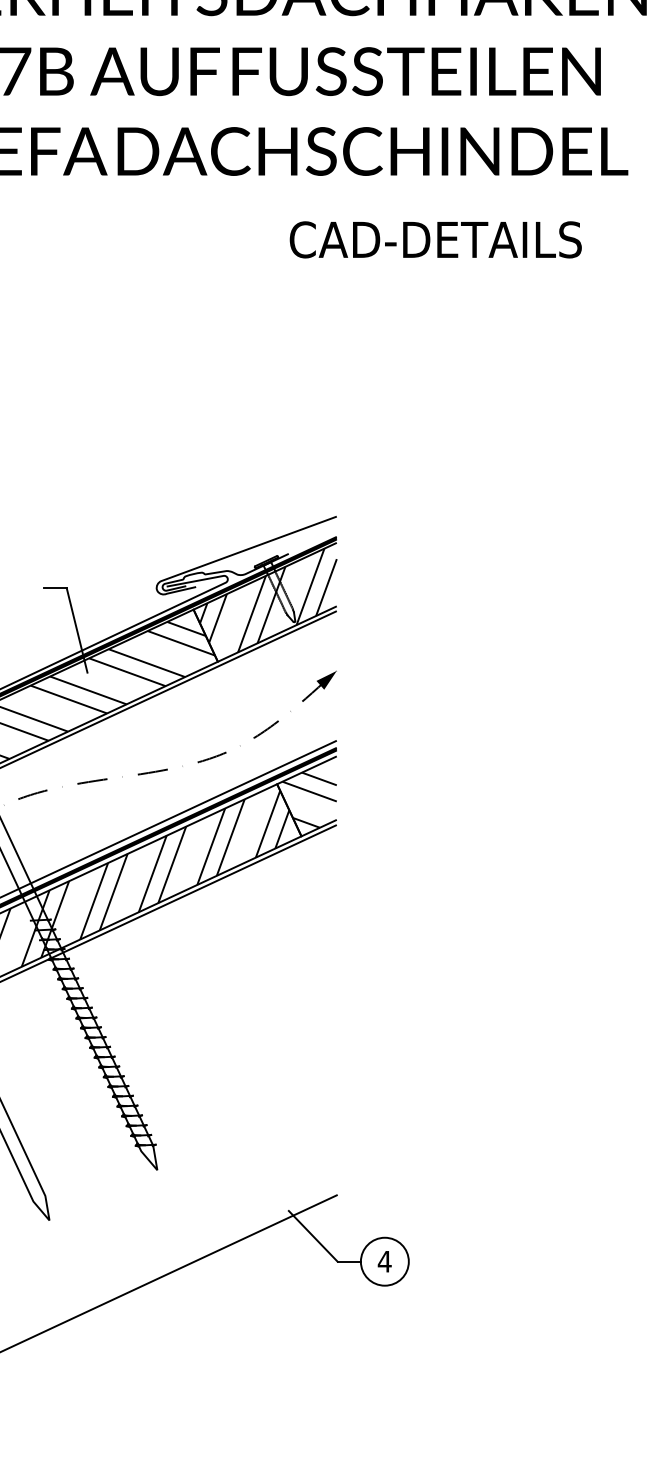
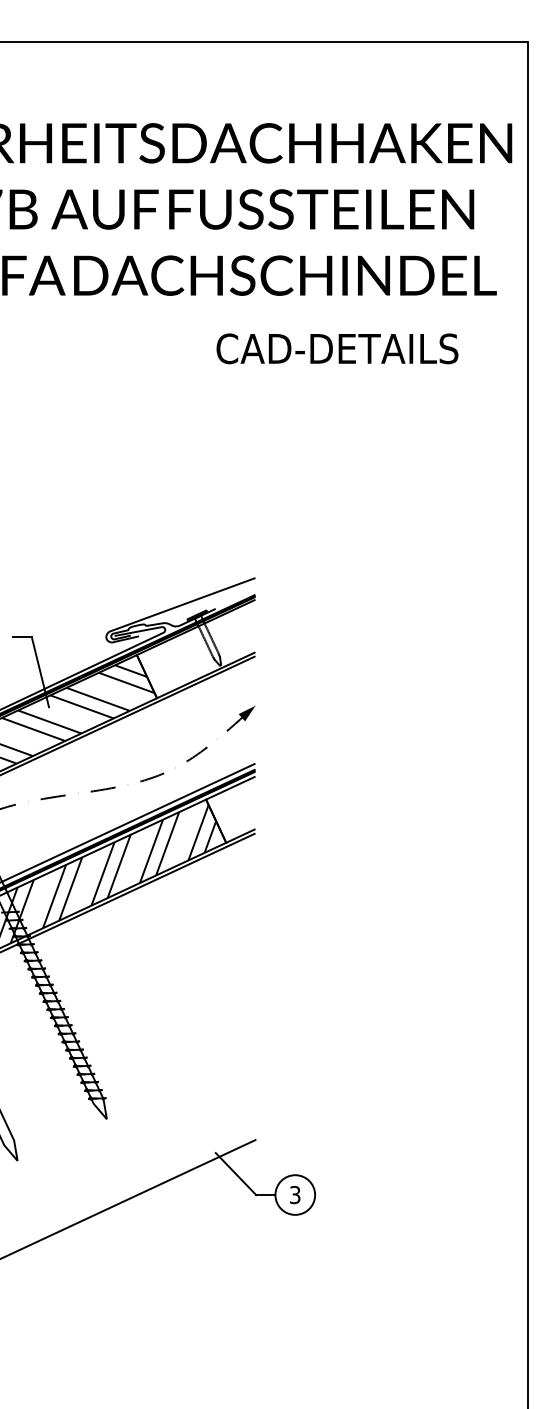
hatch: (267, 600) -> (198, 647), removed
hatch: (309, 799) -> (232, 812), removed
text: (383, 1261) -> (294, 1194), 4 -> 3

